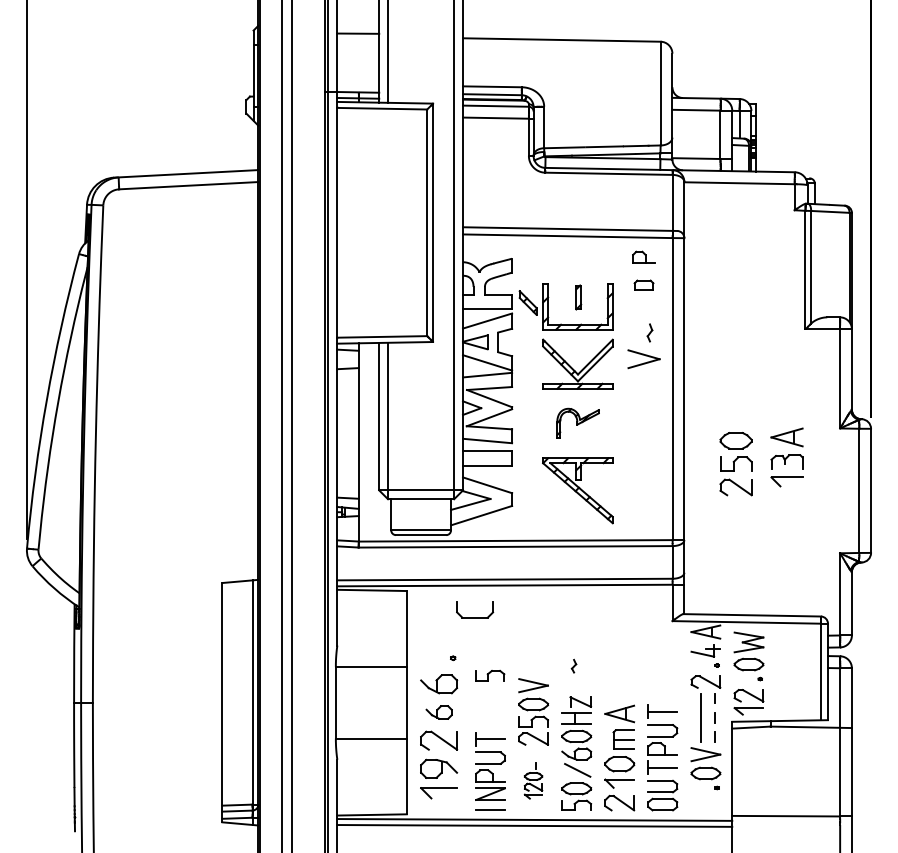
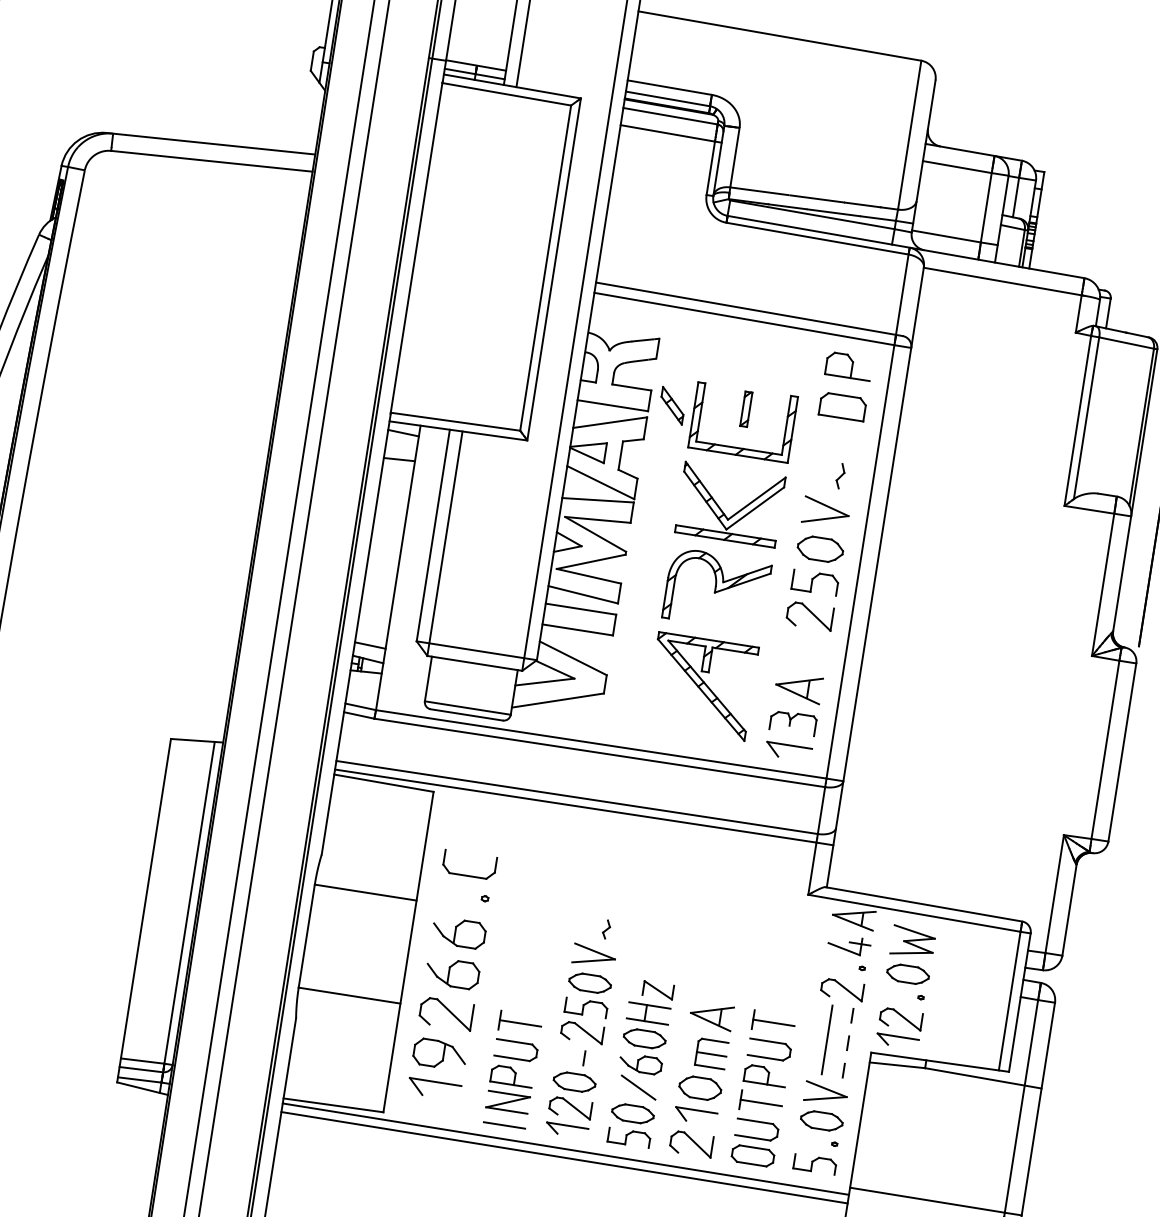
part: (643, 256) -> (848, 365), size x1.43
part: (643, 284) -> (842, 405), size x1.67
part: (577, 423) -> (716, 589), size x1.67
part: (786, 457) -> (793, 716), moved
part: (735, 464) -> (814, 583), moved
part: (475, 617) -> (468, 875), moved
part: (573, 665) -> (605, 928), moved
part: (490, 675) -> (815, 1164), moved
part: (439, 712) -> (453, 973), size x1.43
part: (533, 780) -> (572, 1092), size x1.67

